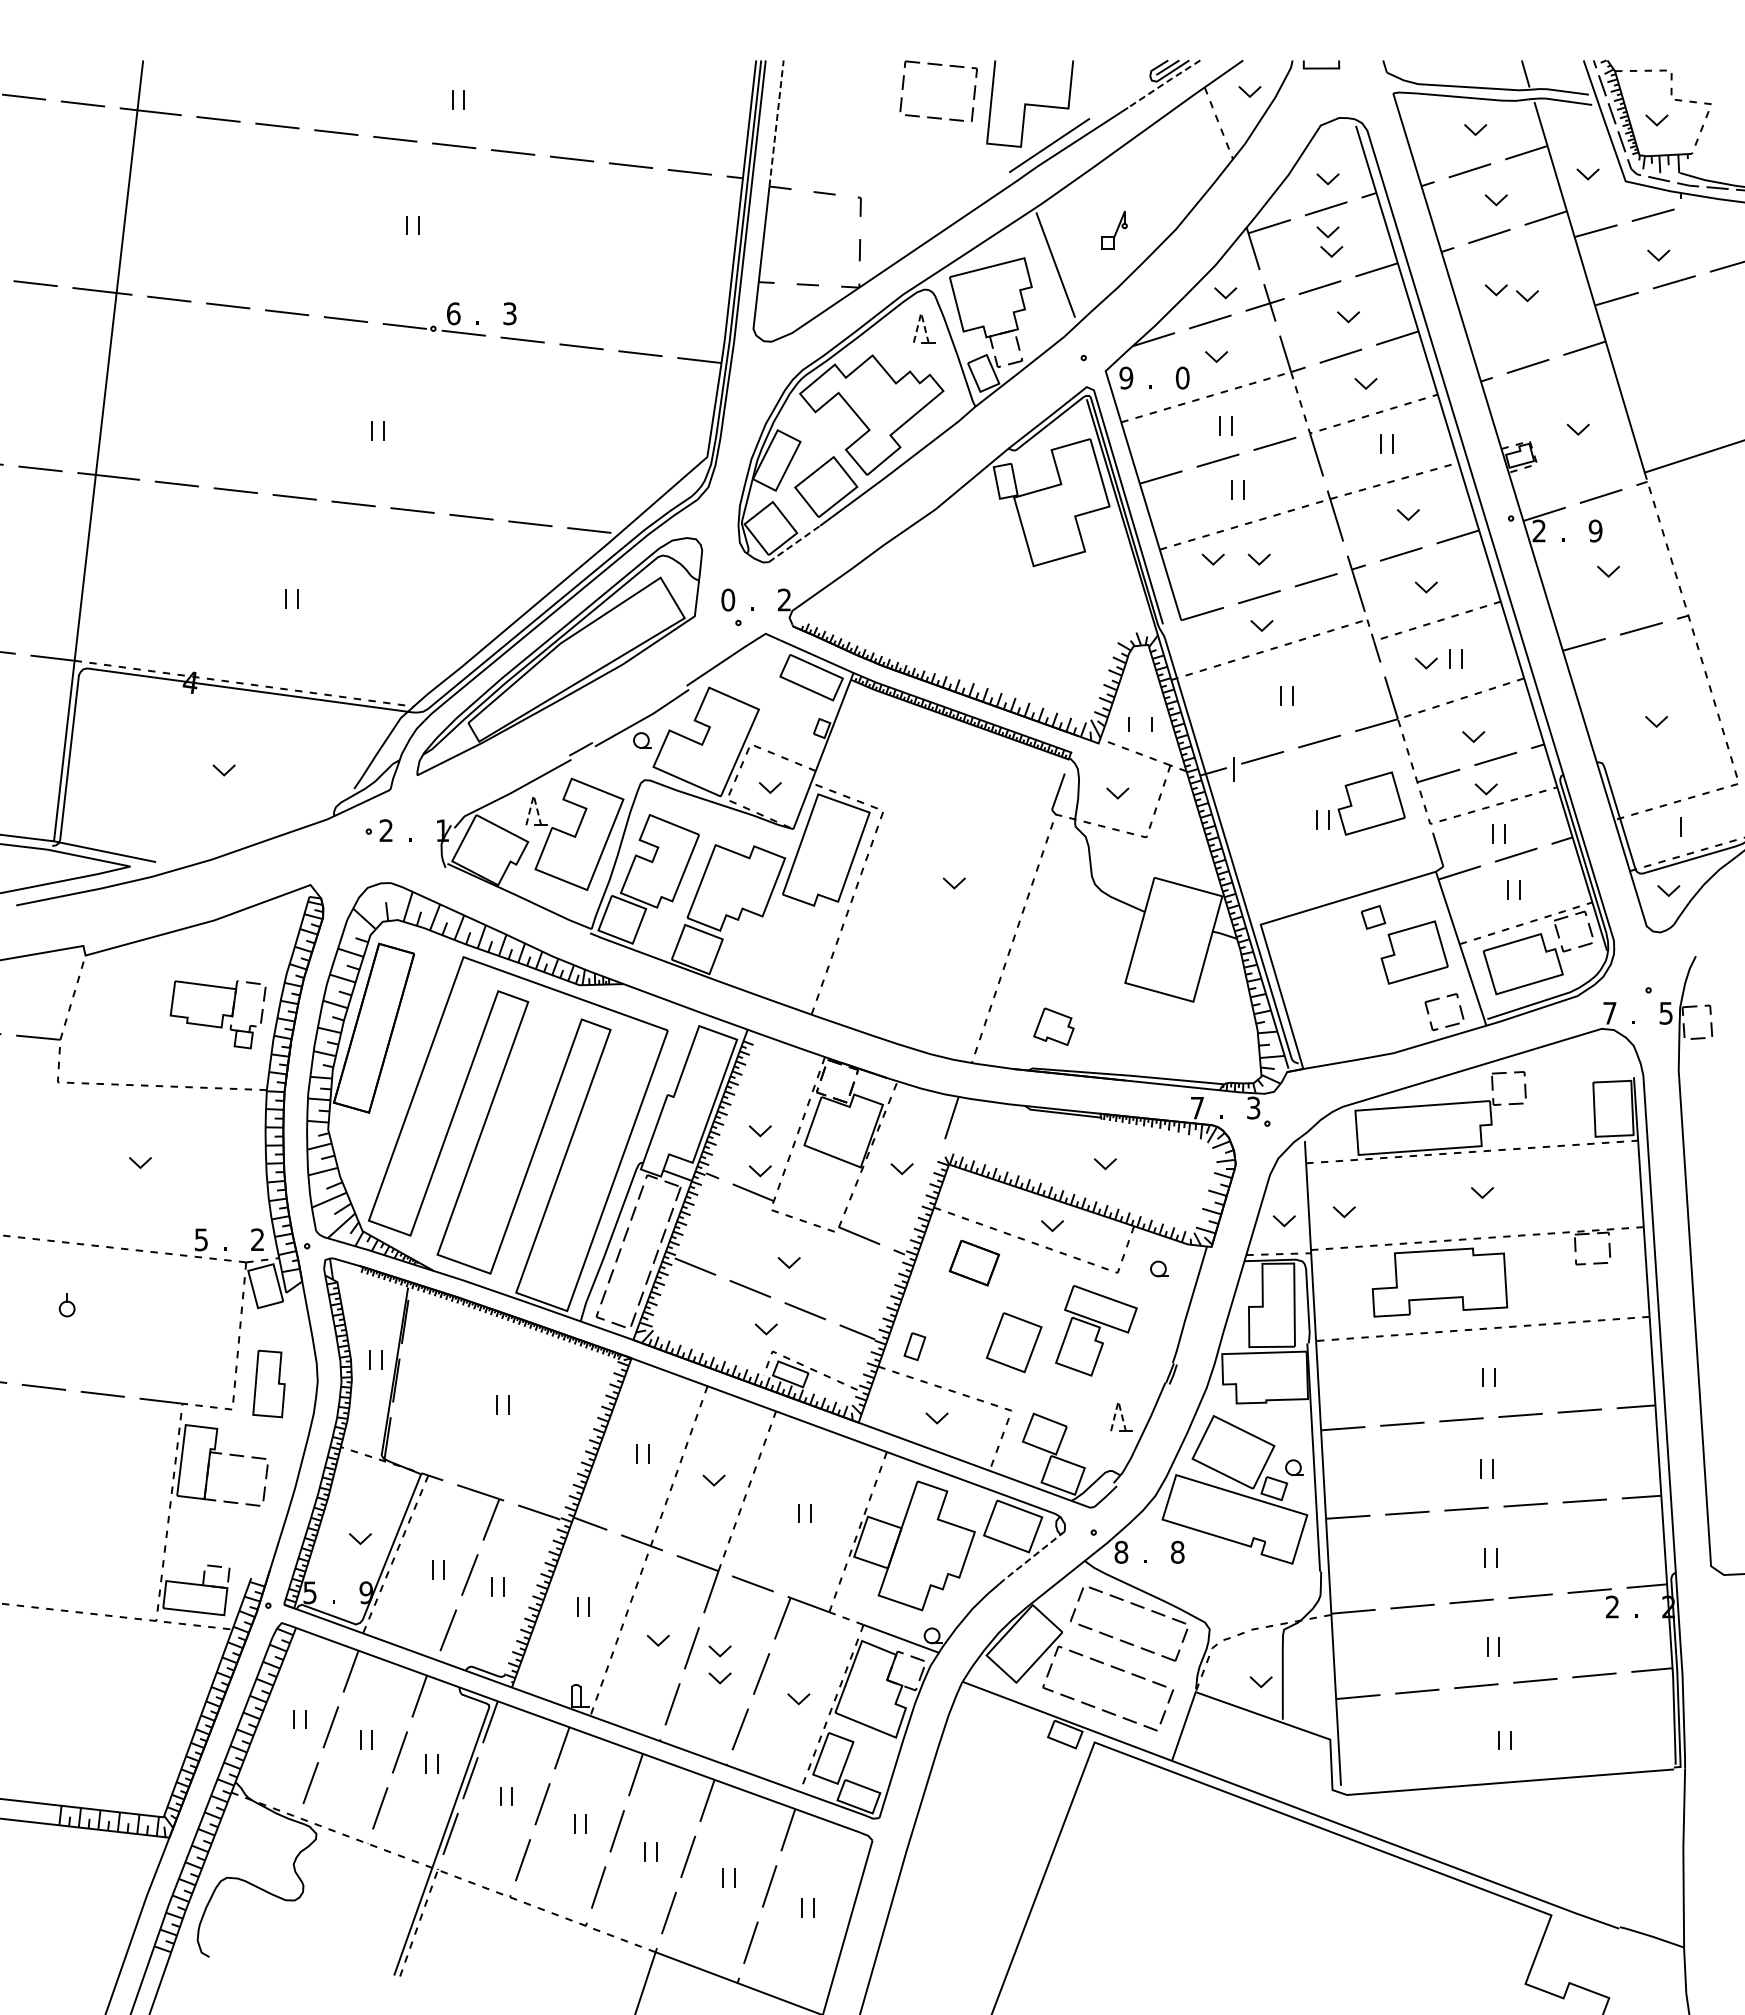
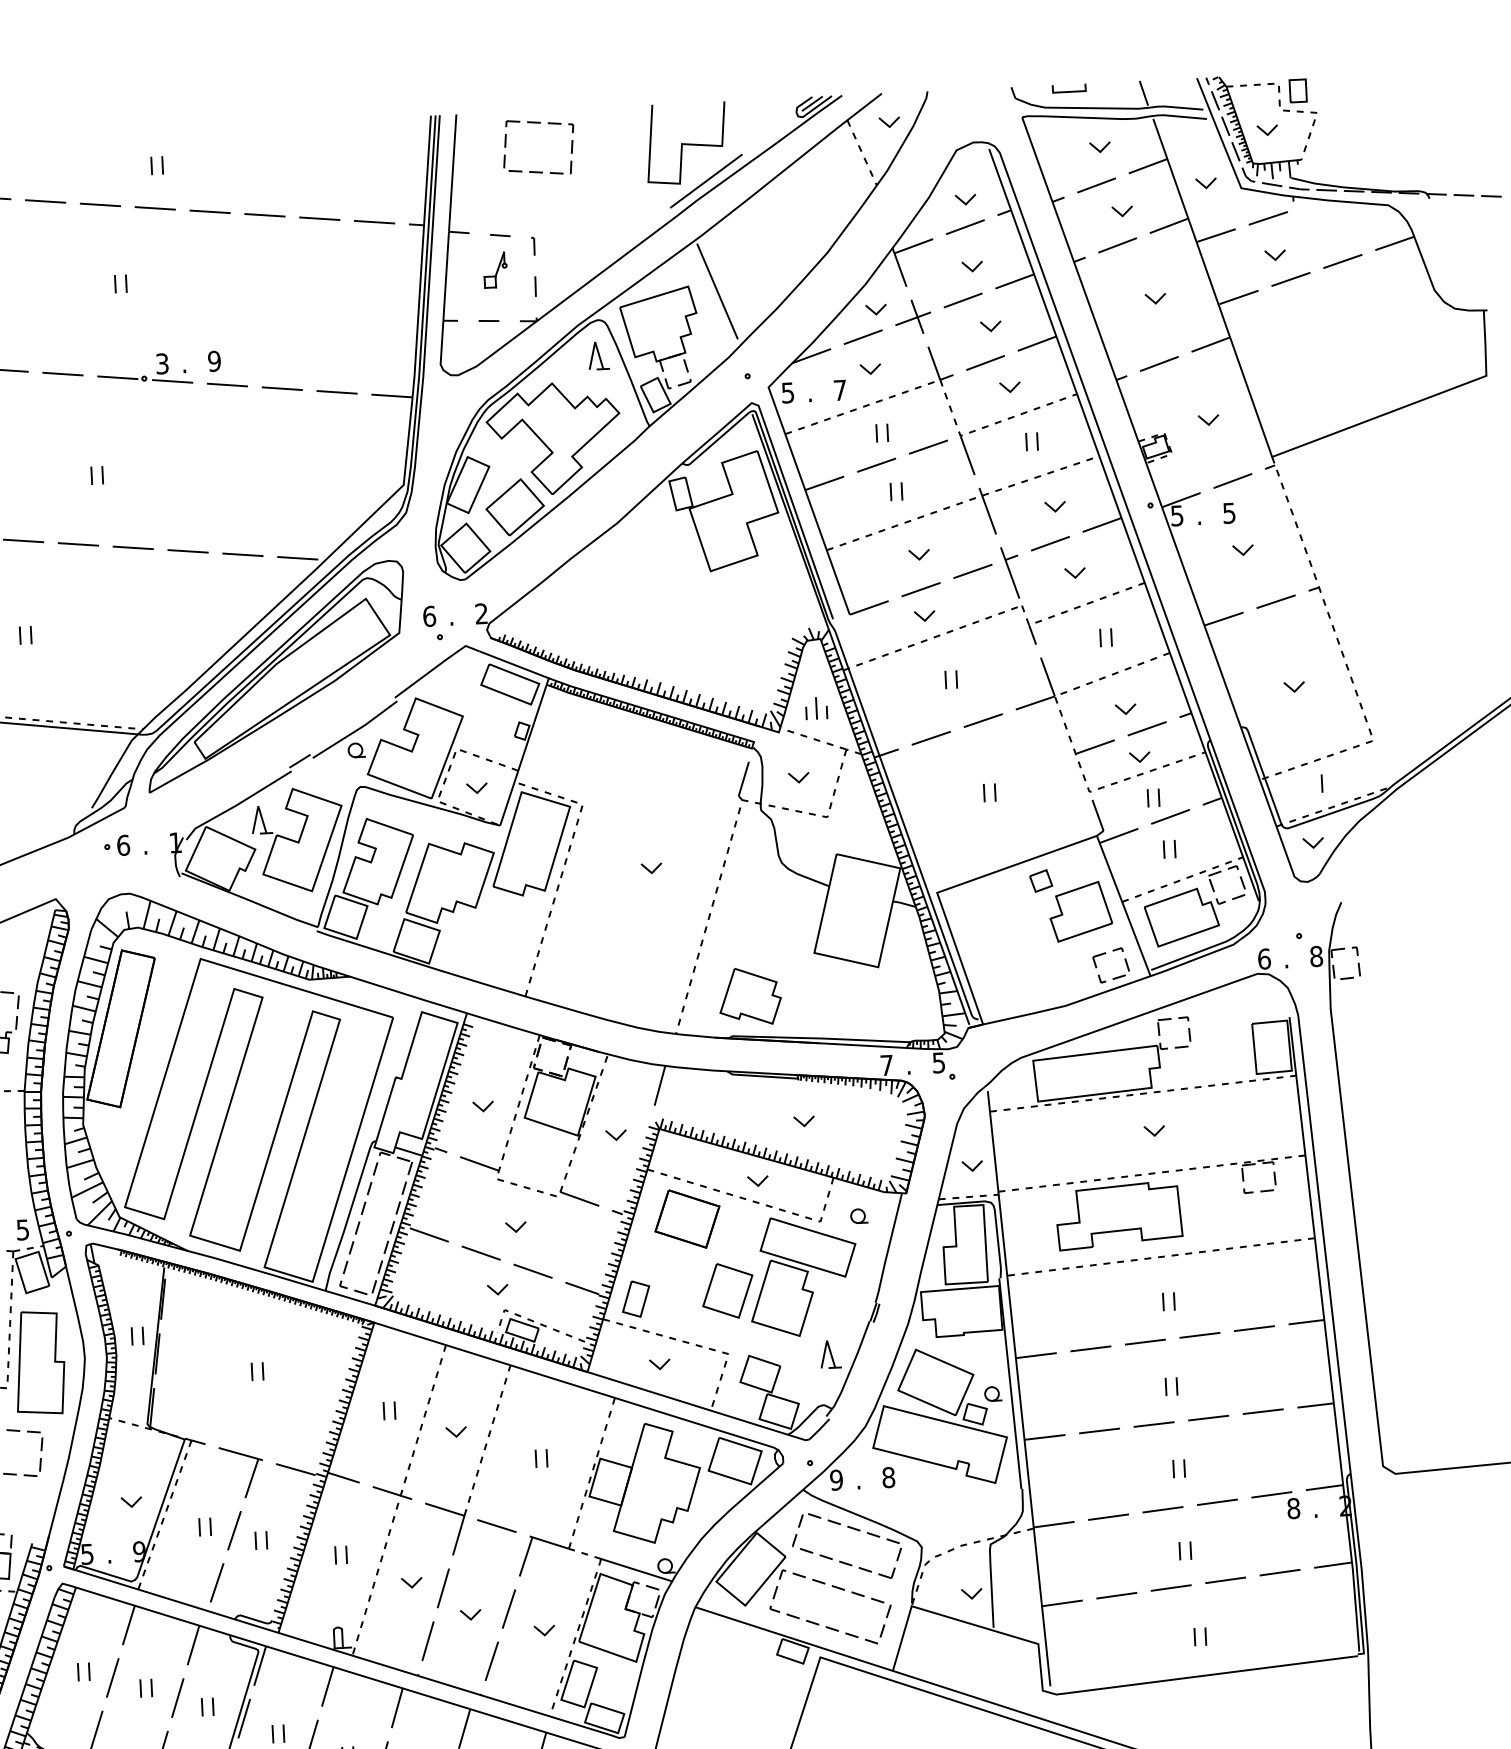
line: (1321, 67) -> (1069, 90), moved
part: (1691, 79) -> (1297, 90), added
line: (1164, 83) -> (809, 118), dashed -> solid
part: (932, 116) -> (534, 170), moved
line: (776, 122) -> (452, 172), dashed -> solid
part: (1114, 229) -> (495, 269), moved
line: (1325, 233) -> (965, 250), removed
line: (1493, 291) -> (1123, 296), removed
text: (453, 313) -> (162, 363), 6 -> 3
text: (509, 313) -> (214, 361), 3 -> 9
line: (921, 313) -> (595, 342), dashed -> solid
text: (1126, 377) -> (788, 392), 9 -> 5
text: (1182, 377) -> (839, 389), 0 -> 7
text: (1538, 530) -> (1176, 515), 2 -> 5
text: (1595, 530) -> (1229, 512), 9 -> 5
line: (794, 543) -> (488, 561), dashed -> solid
line: (1210, 560) -> (874, 557), removed
text: (728, 599) -> (429, 615), 0 -> 6
line: (1423, 664) -> (1076, 644), removed
line: (1233, 769) -> (815, 708), moved
line: (533, 795) -> (258, 806), dashed -> solid
part: (1371, 803) -> (1034, 775), removed
text: (386, 830) -> (123, 845), 2 -> 6
text: (1609, 1012) -> (1263, 958), 7 -> 6
text: (1666, 1012) -> (1316, 955), 5 -> 8
part: (1053, 1026) -> (749, 996), size x1.67
text: (1253, 1107) -> (938, 1062), 3 -> 5
line: (757, 1172) -> (482, 1145), removed
line: (1341, 1213) -> (1024, 1156), removed
text: (257, 1239) -> (22, 1229), 2 -> 5
part: (974, 1262) -> (687, 1218), size x1.43
part: (1096, 1330) -> (803, 1275), size x1.43
part: (914, 1346) -> (635, 1298), size x1.43
part: (268, 1383) -> (39, 1362), size x1.67
line: (1118, 1401) -> (827, 1340), dashed -> solid
text: (1121, 1552) -> (836, 1480), 8 -> 9
line: (1031, 1558) -> (753, 1489), dashed -> solid
text: (1612, 1606) -> (1293, 1508), 2 -> 8
line: (717, 1652) -> (467, 1591), removed

